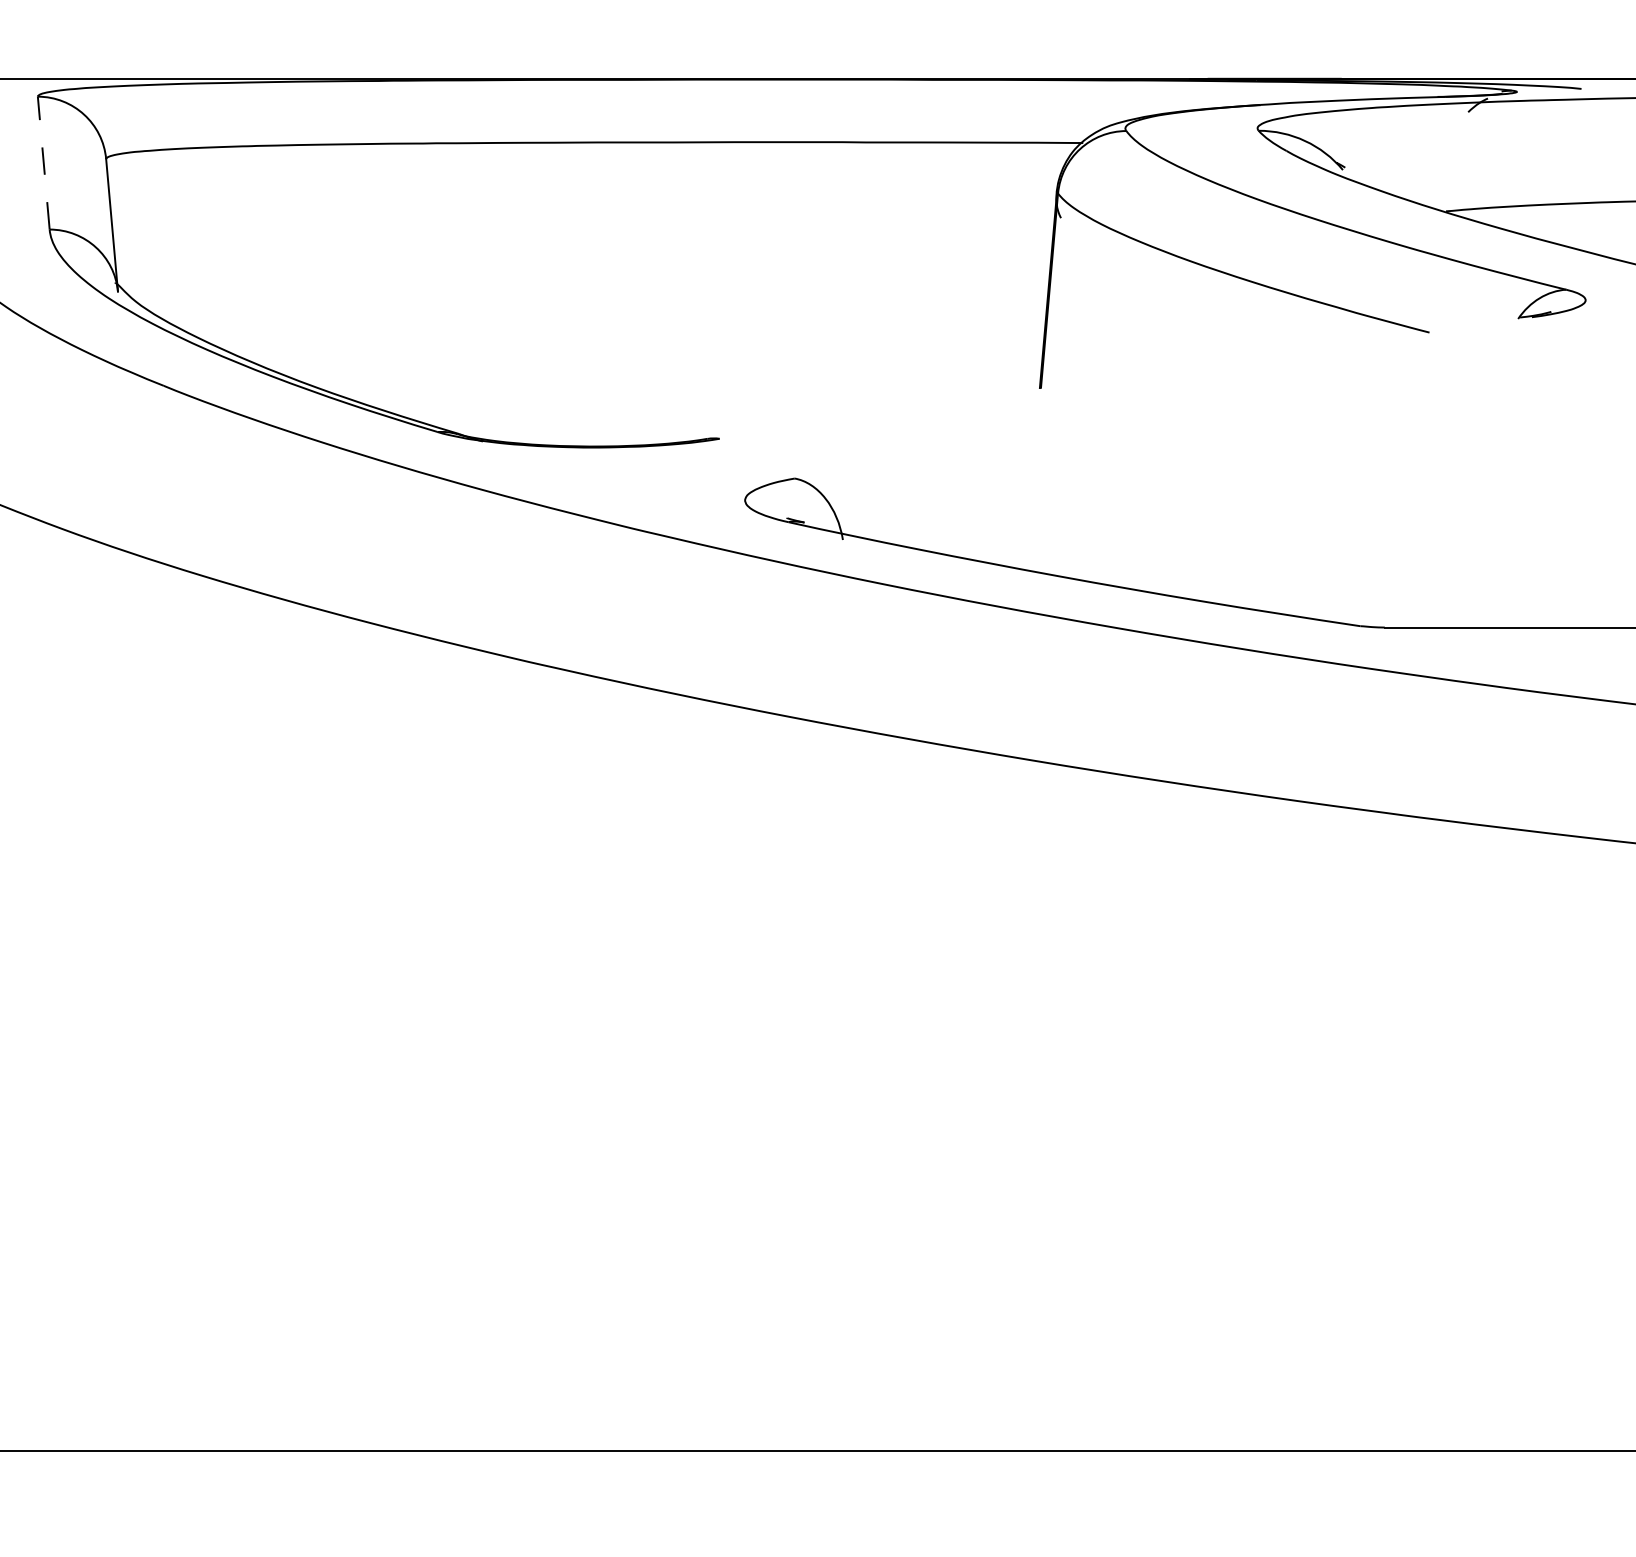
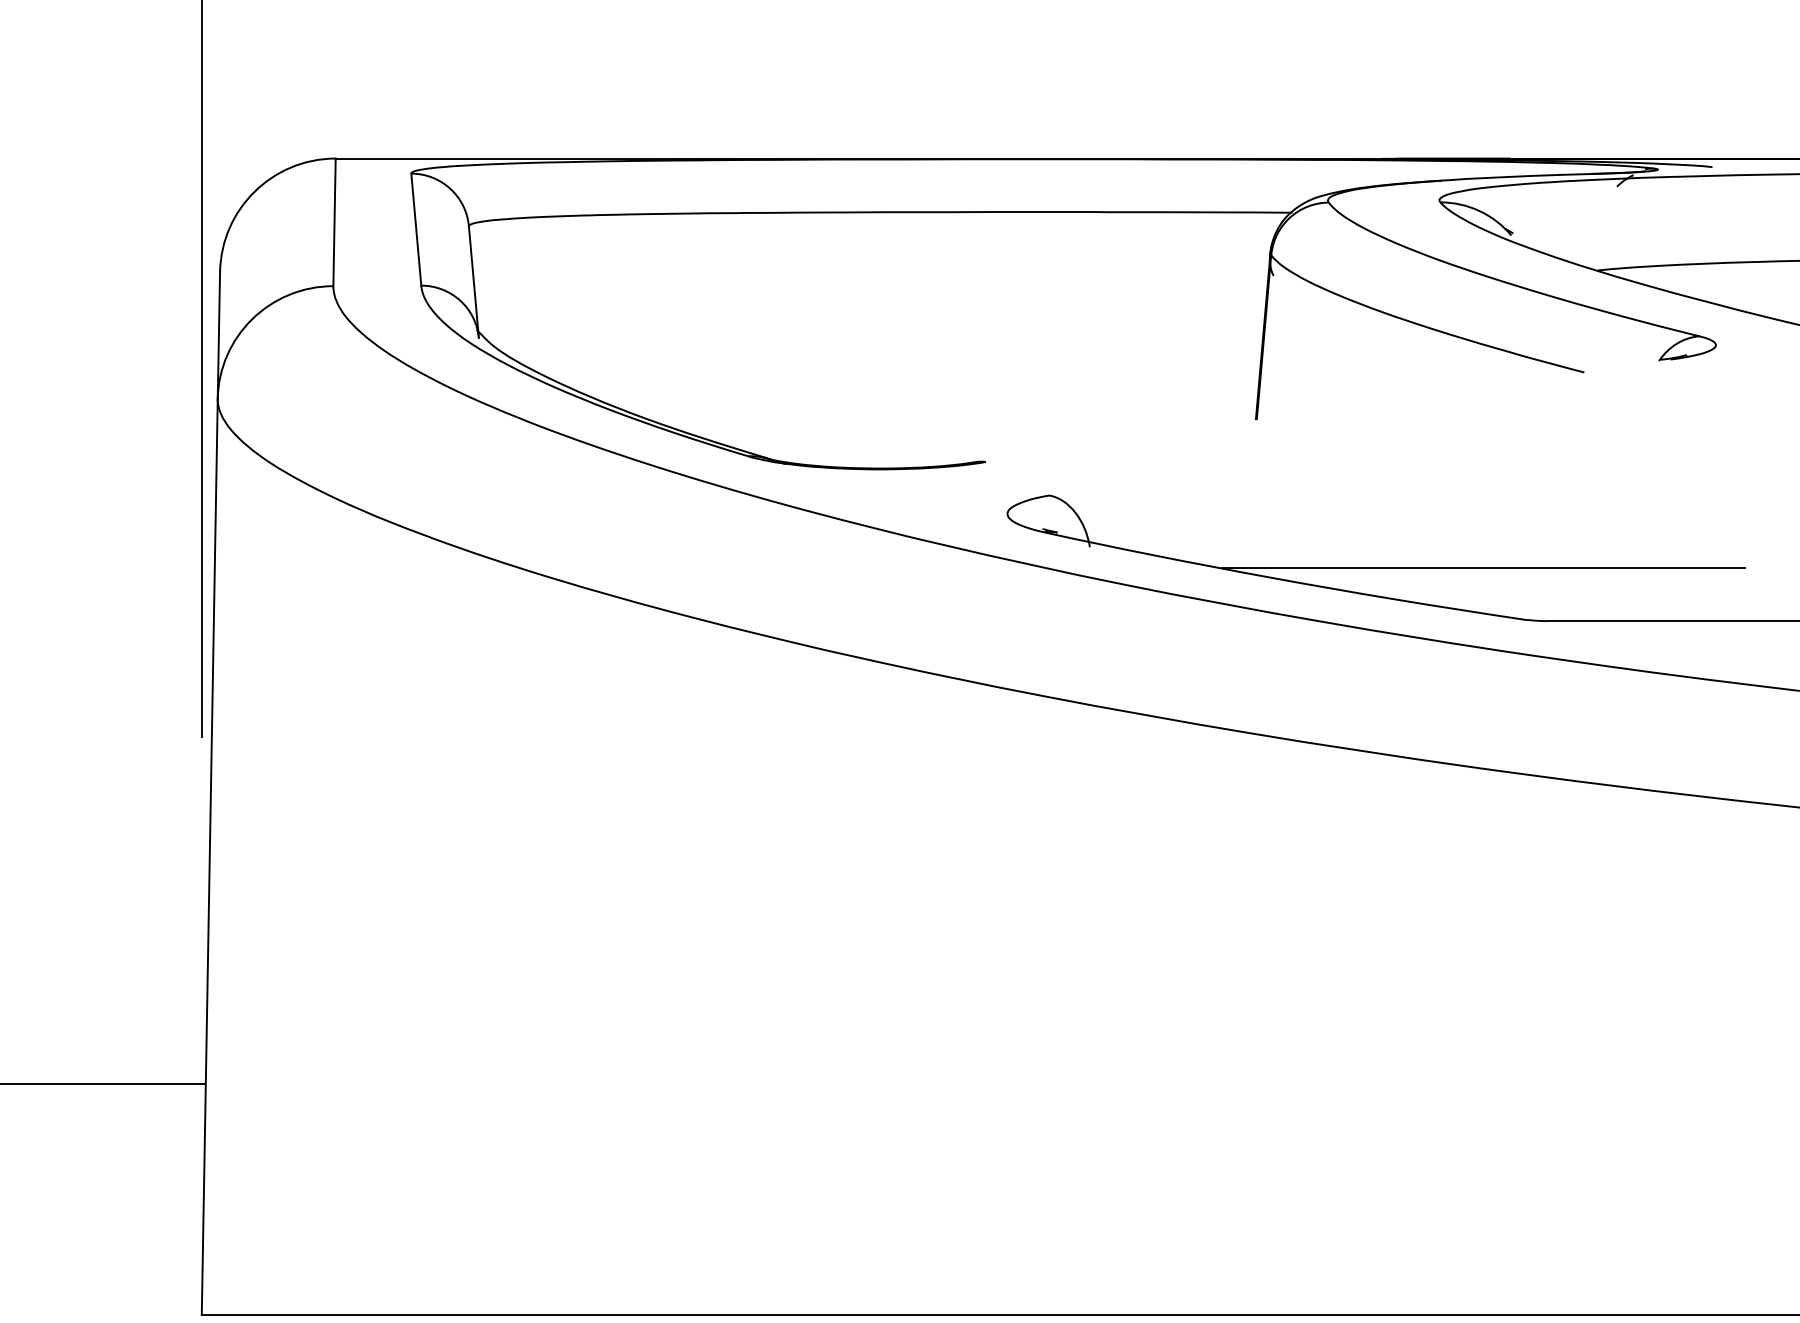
line: (43, 162) -> (416, 229), dashed -> solid
line: (1309, 565) -> (1483, 568), added

